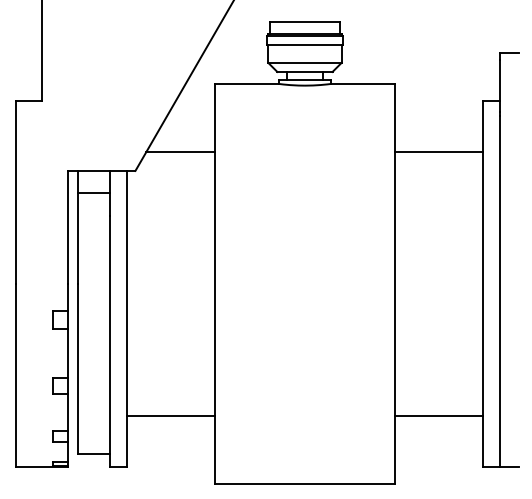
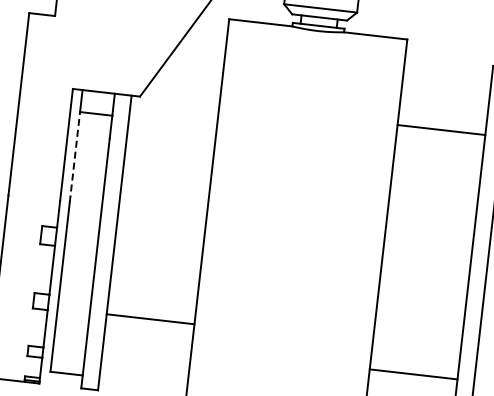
line: (180, 152) -> (186, 83), removed
line: (438, 152) -> (441, 130), moved
line: (77, 238) -> (74, 157), solid -> dashed
line: (171, 415) -> (150, 318), moved

